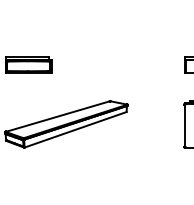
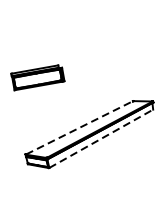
line: (58, 116) -> (80, 127), solid -> dashed
line: (76, 129) -> (102, 138), solid -> dashed

